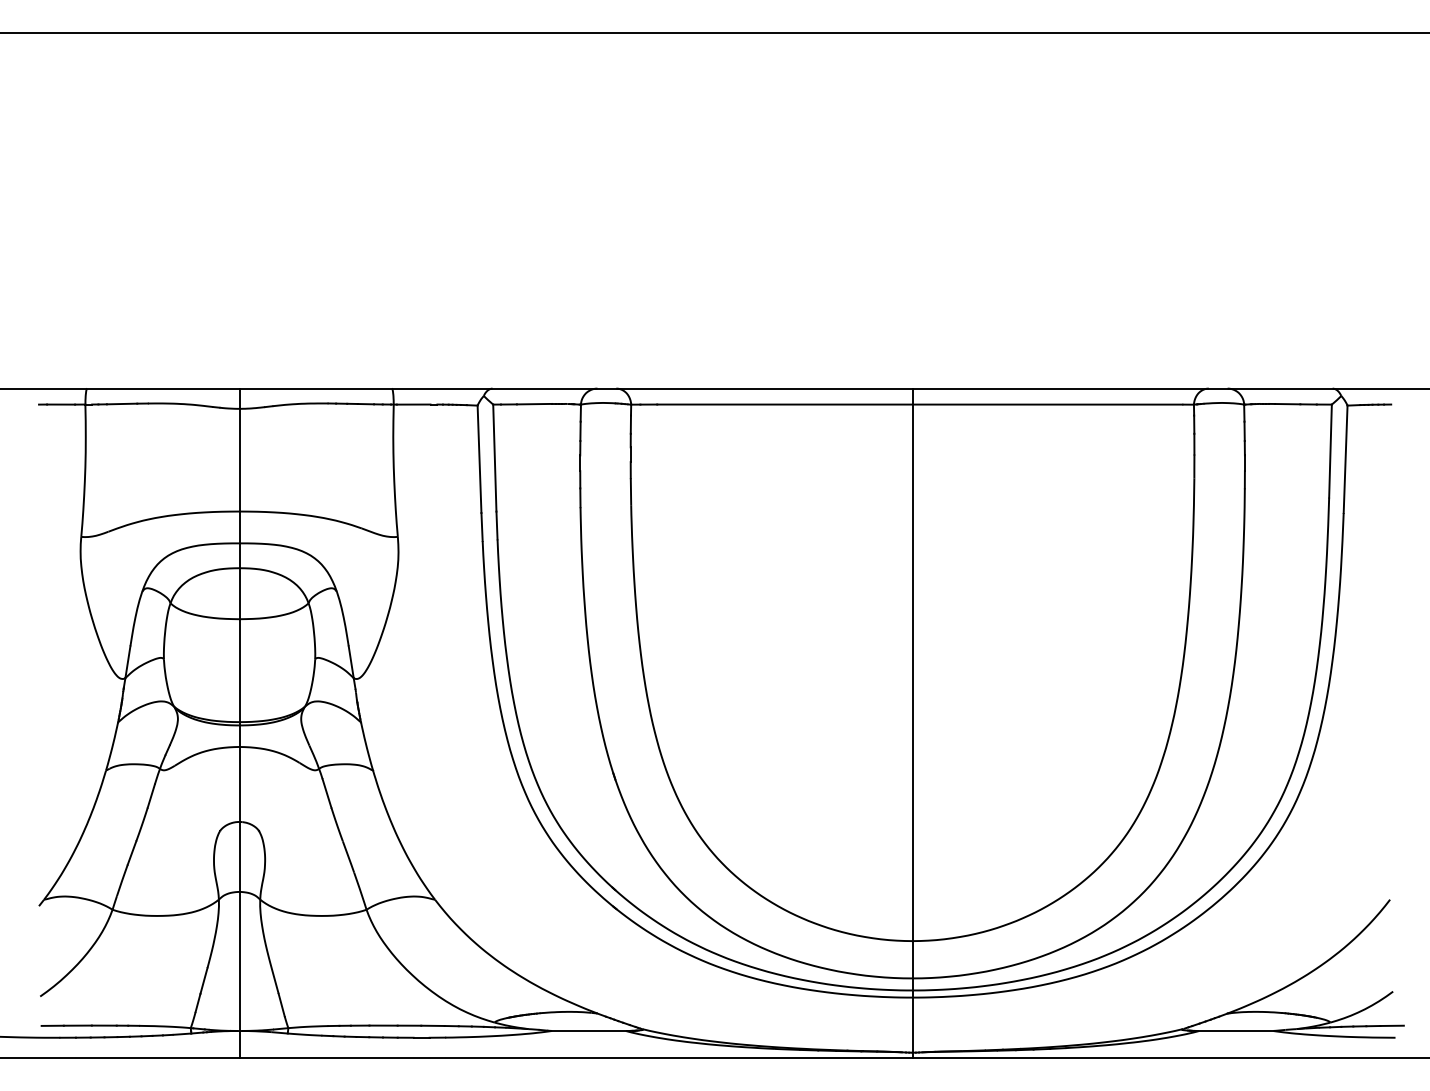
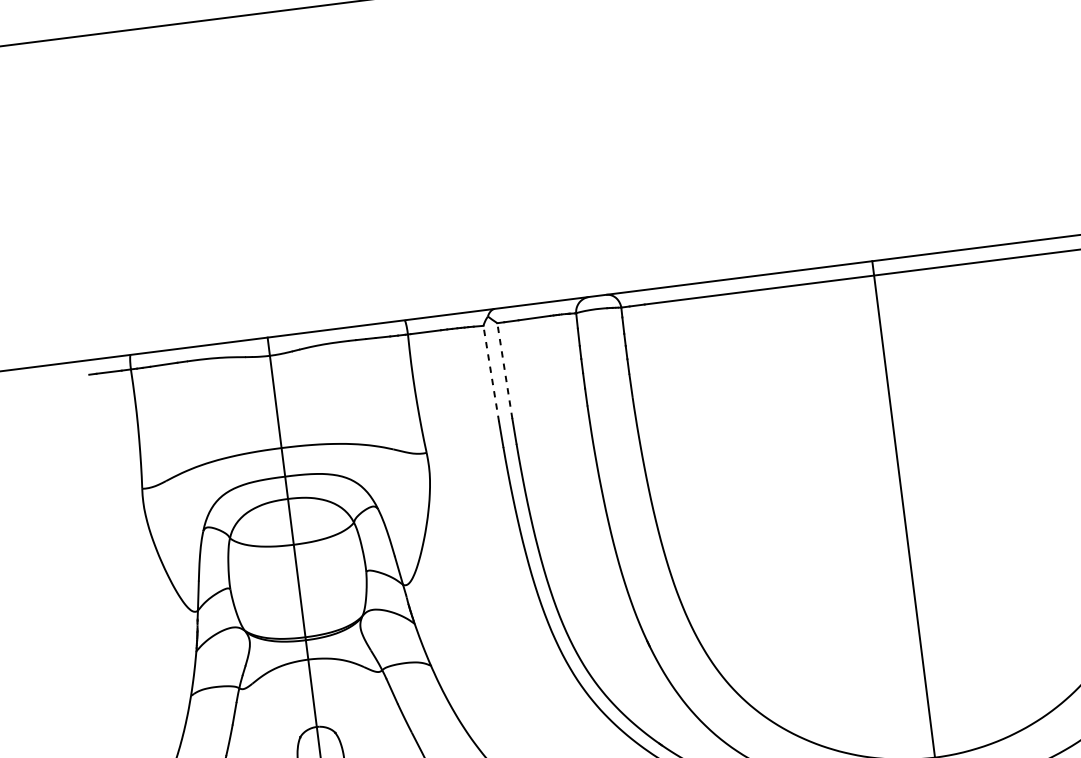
line: (494, 458) -> (504, 371), solid -> dashed
line: (479, 459) -> (491, 374), solid -> dashed

